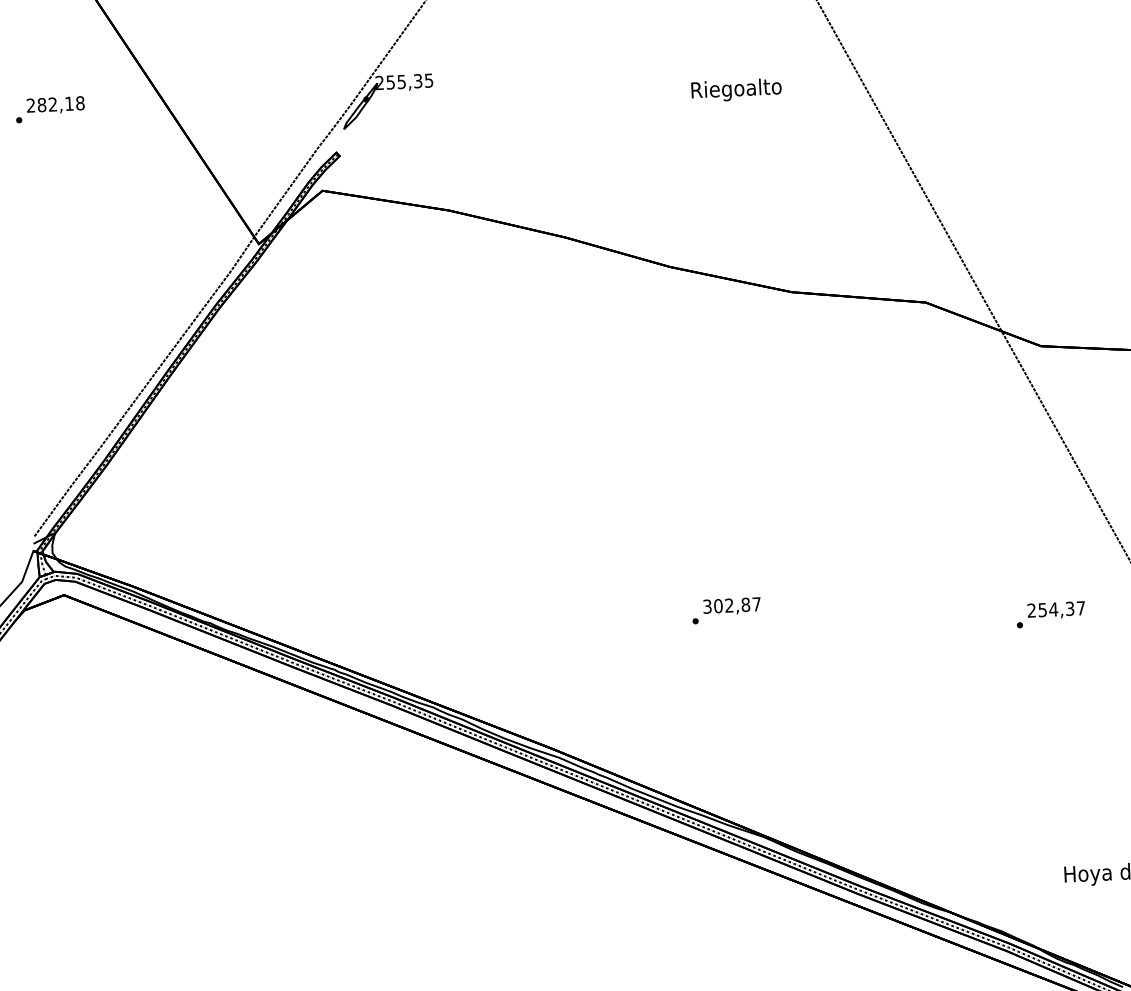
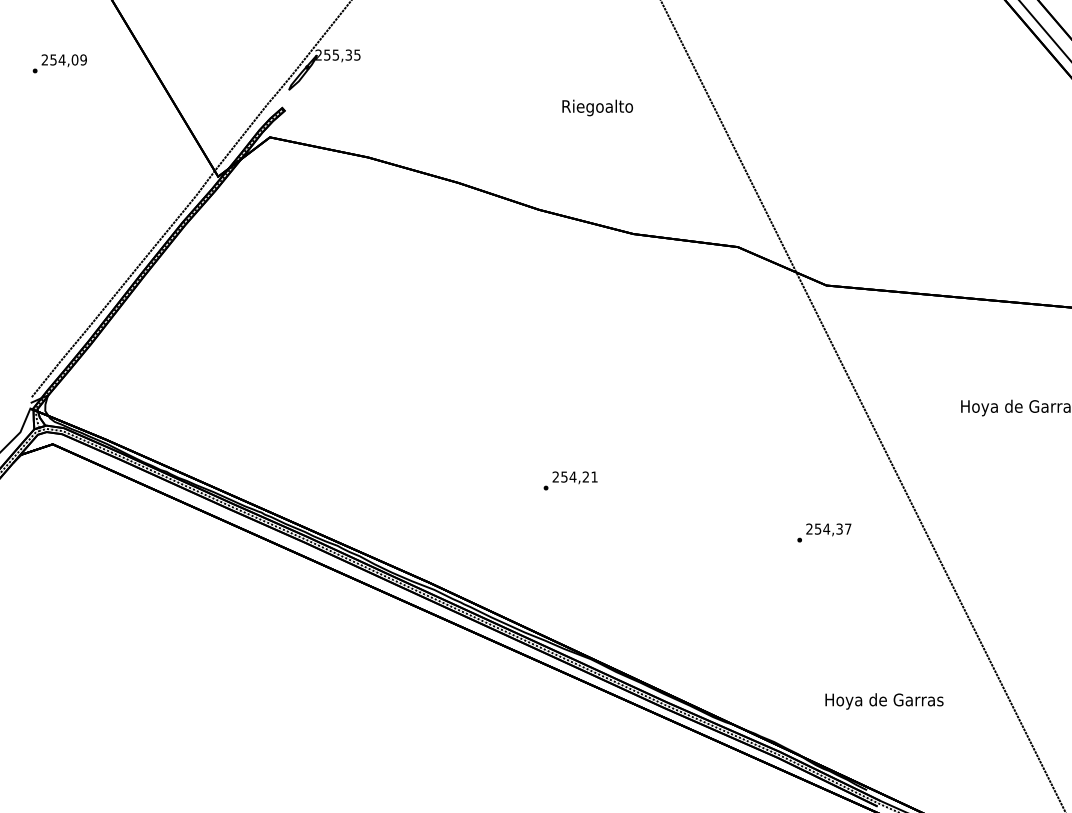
text: (736, 89) -> (597, 107), moved
text: (61, 103) -> (68, 59), 282,18 -> 254,09
text: (731, 604) -> (574, 476), 302,87 -> 254,21
text: (1051, 614) -> (824, 532), moved

